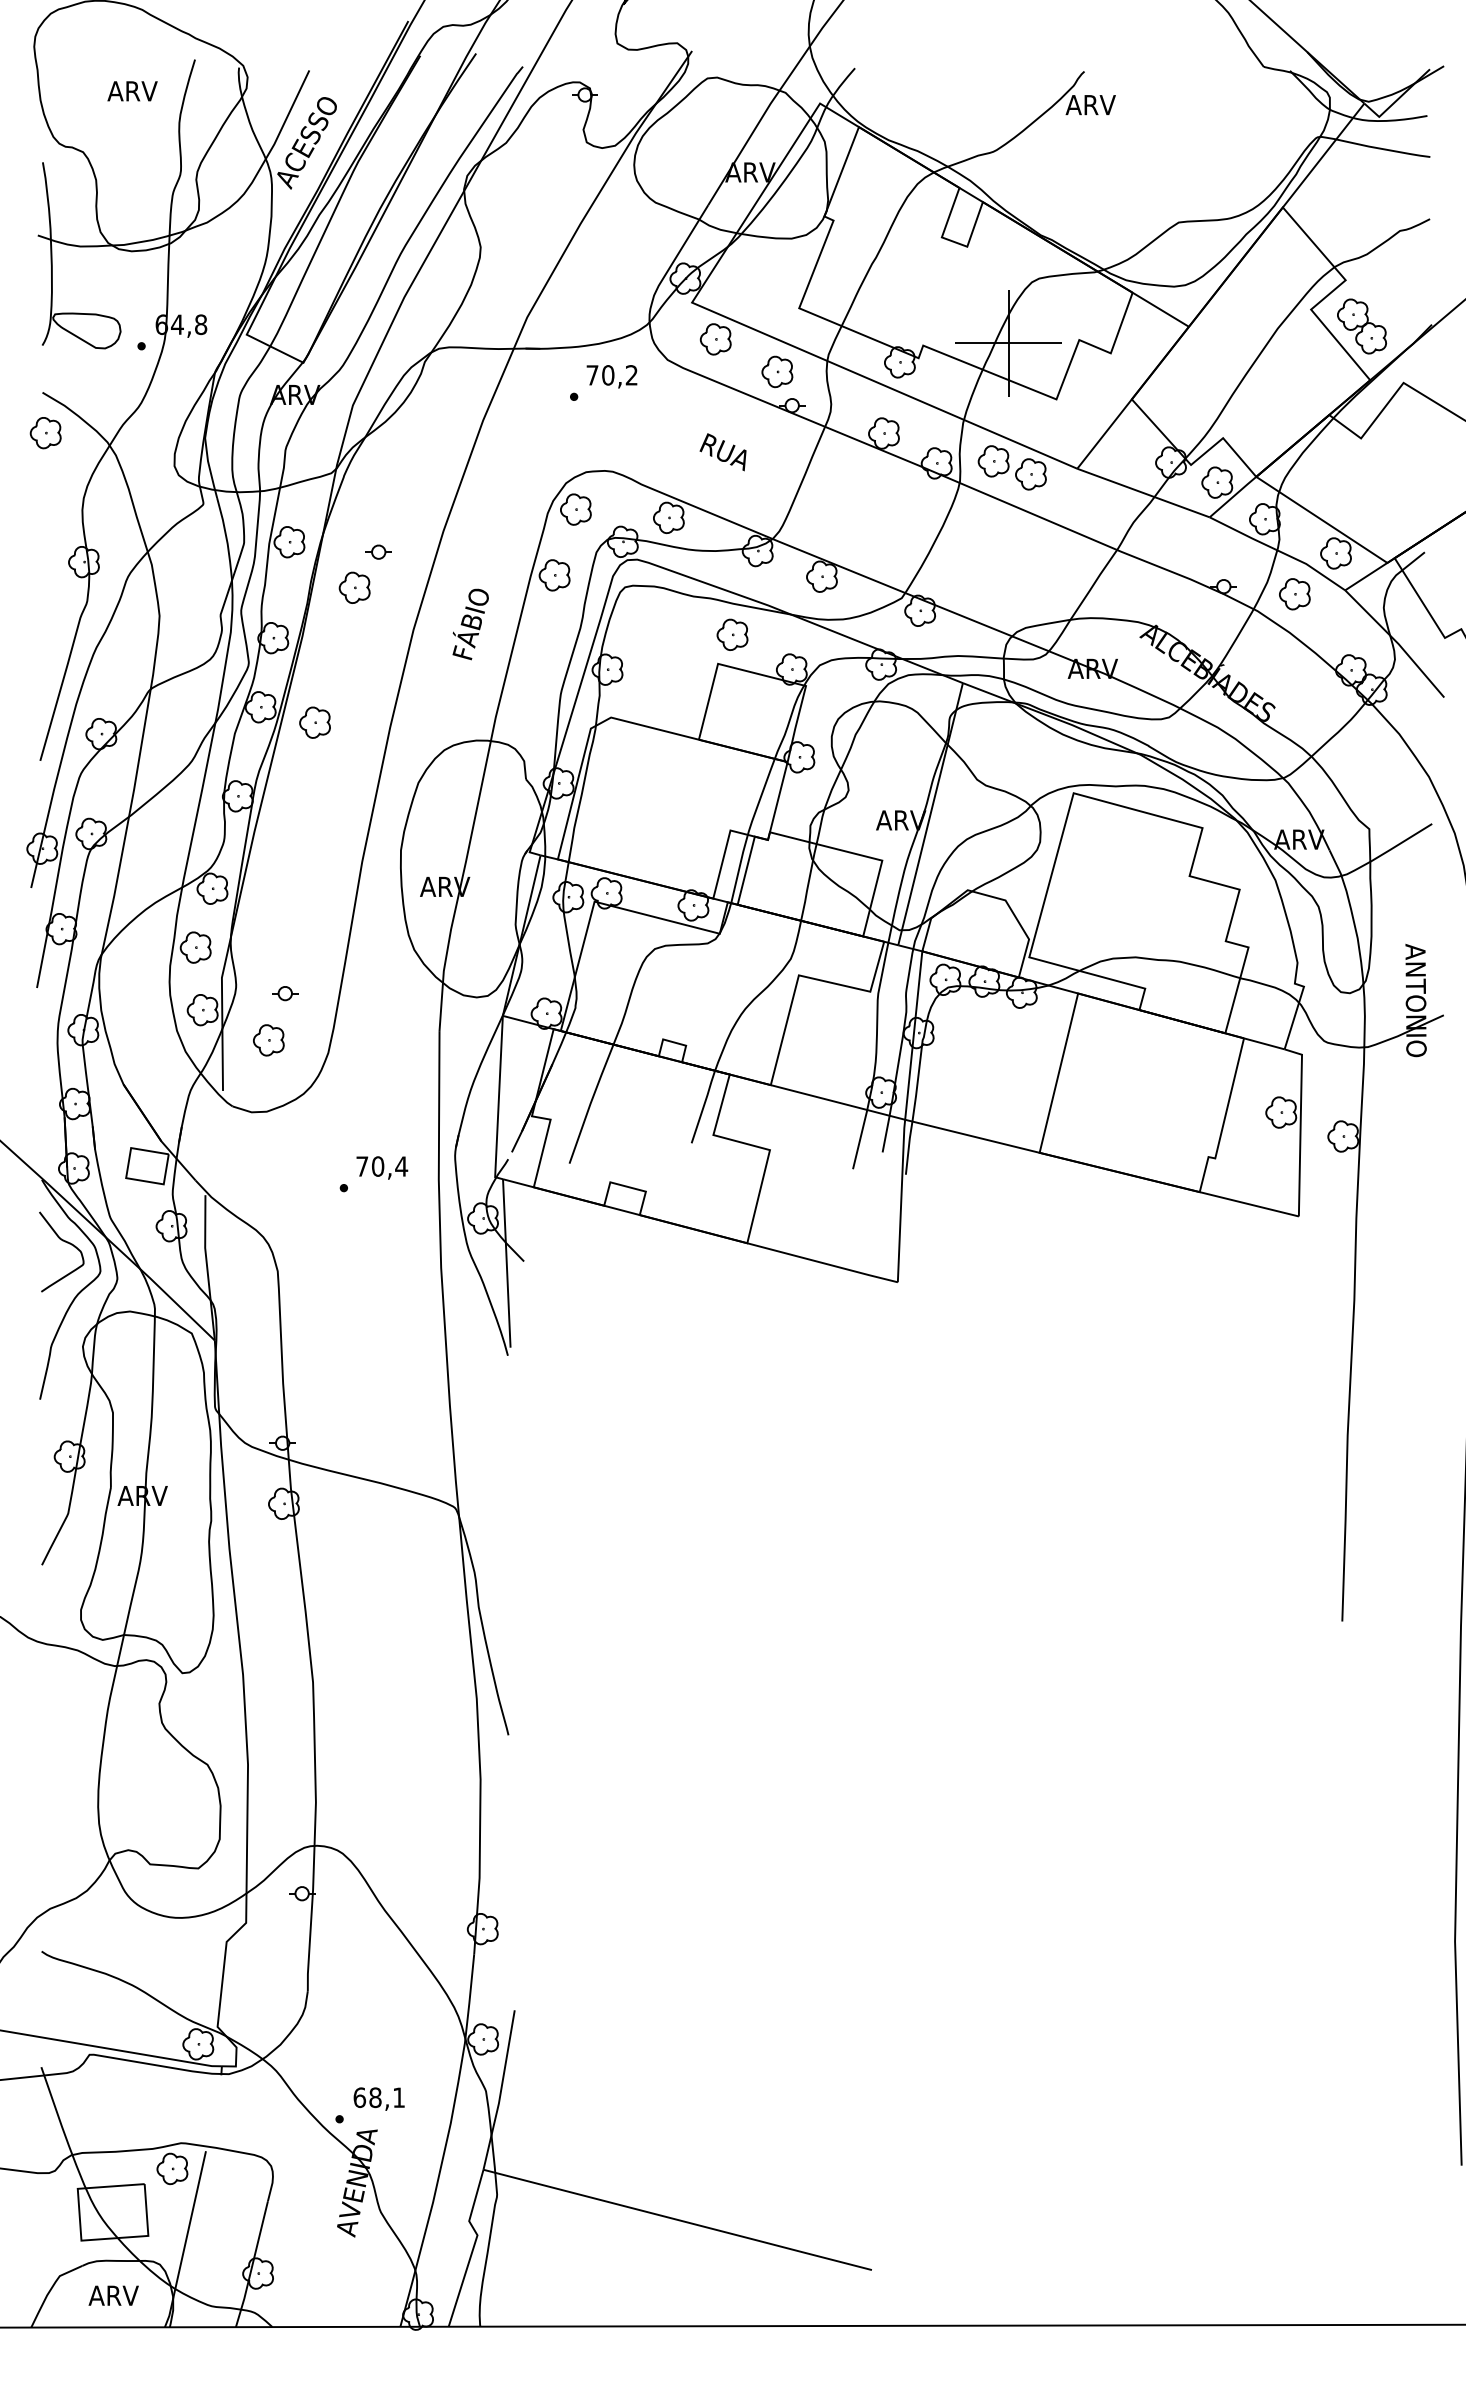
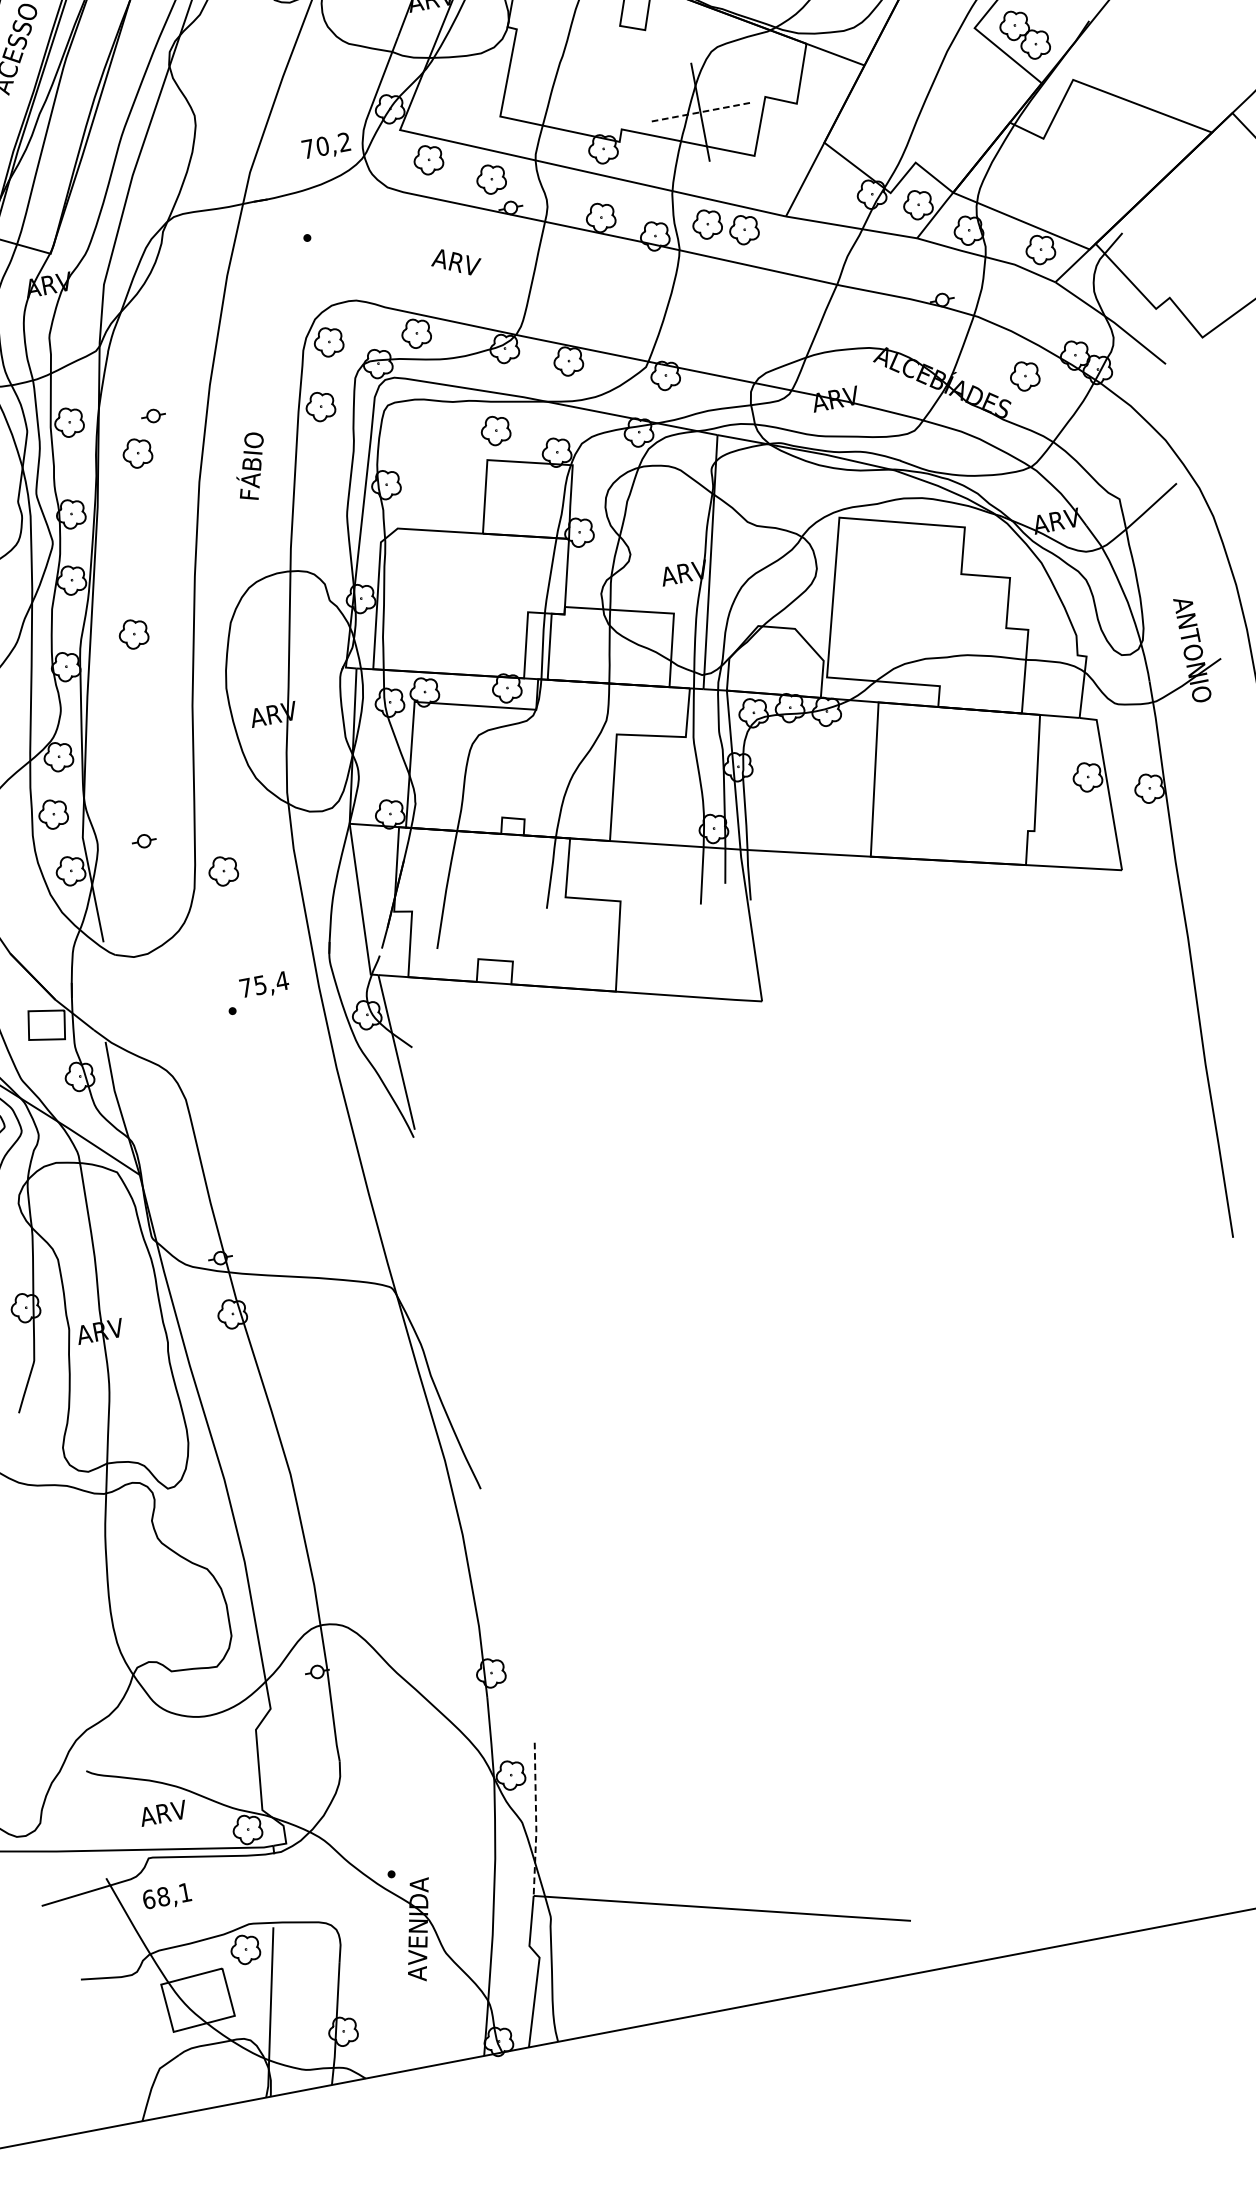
line: (1008, 343) -> (700, 112), solid -> dashed
text: (611, 376) -> (325, 146), moved
text: (724, 452) -> (456, 263), RUA -> ARV
part: (1294, 594) -> (1024, 376), moved
part: (314, 722) -> (133, 634), moved
part: (268, 1040) -> (223, 871), moved
text: (378, 1166) -> (260, 985), 70,4 -> 75,4
line: (500, 2091) -> (535, 1820), solid -> dashed
text: (378, 2098) -> (166, 1896), moved
text: (113, 2295) -> (163, 1813), moved

